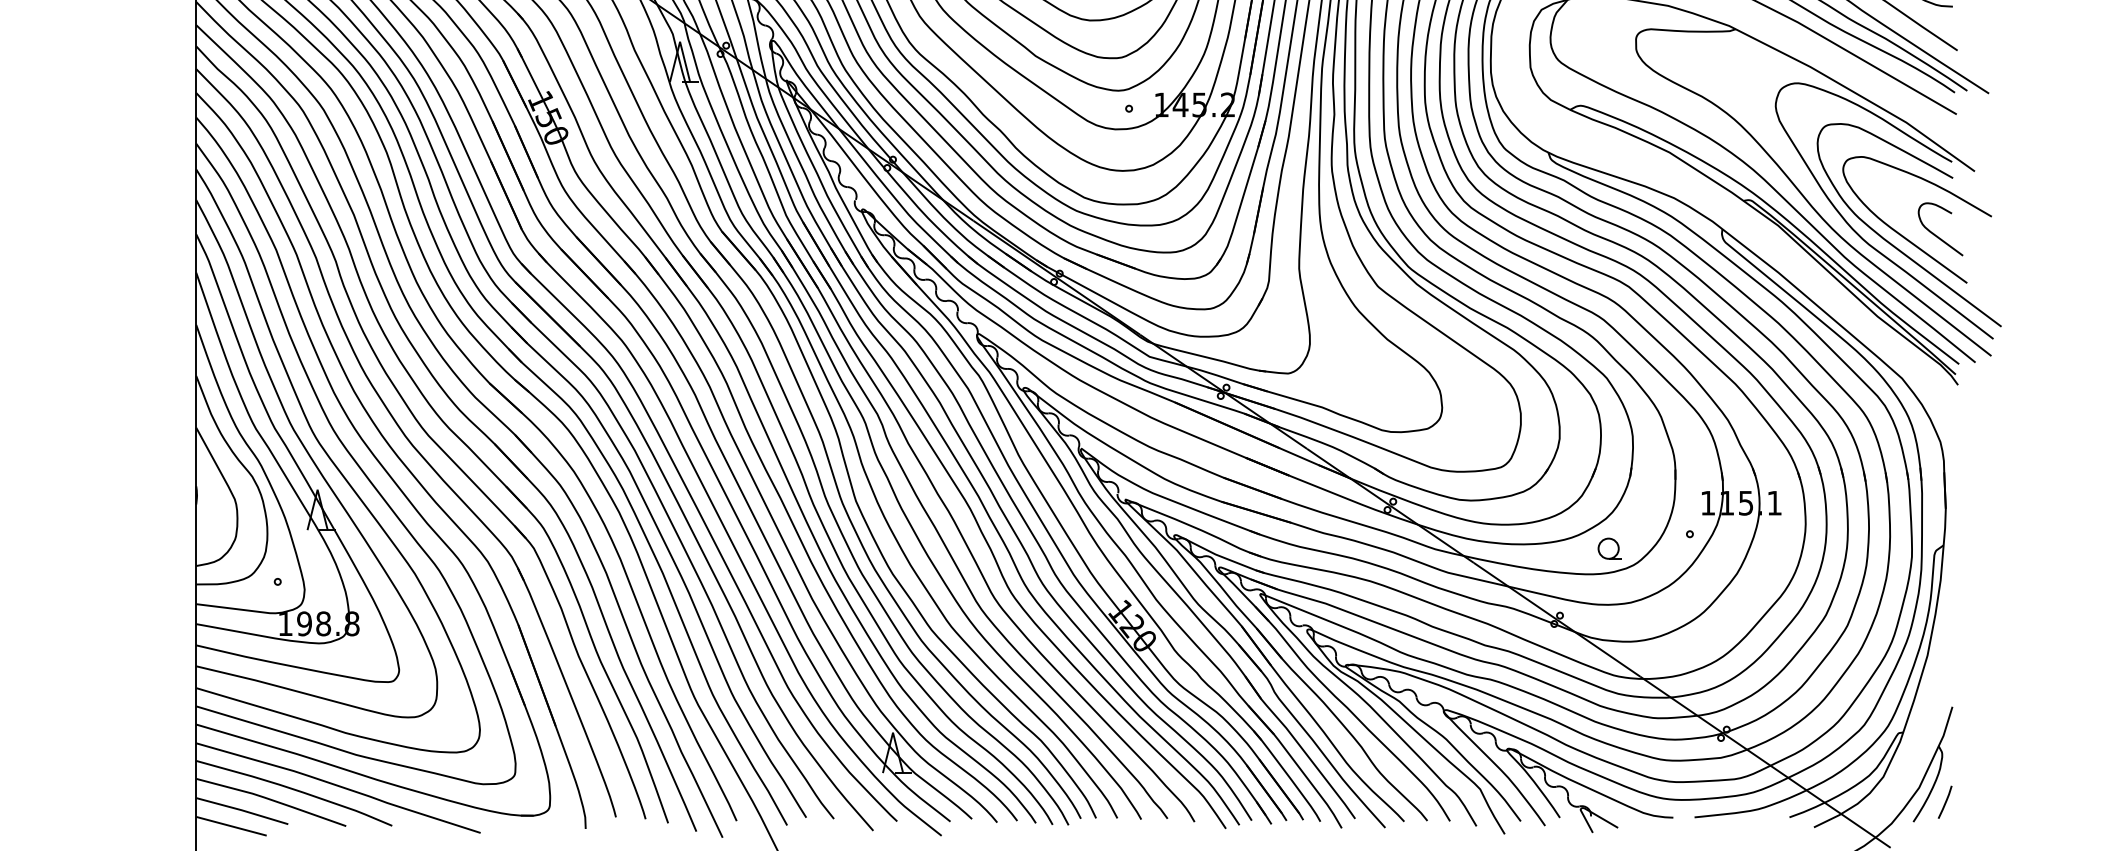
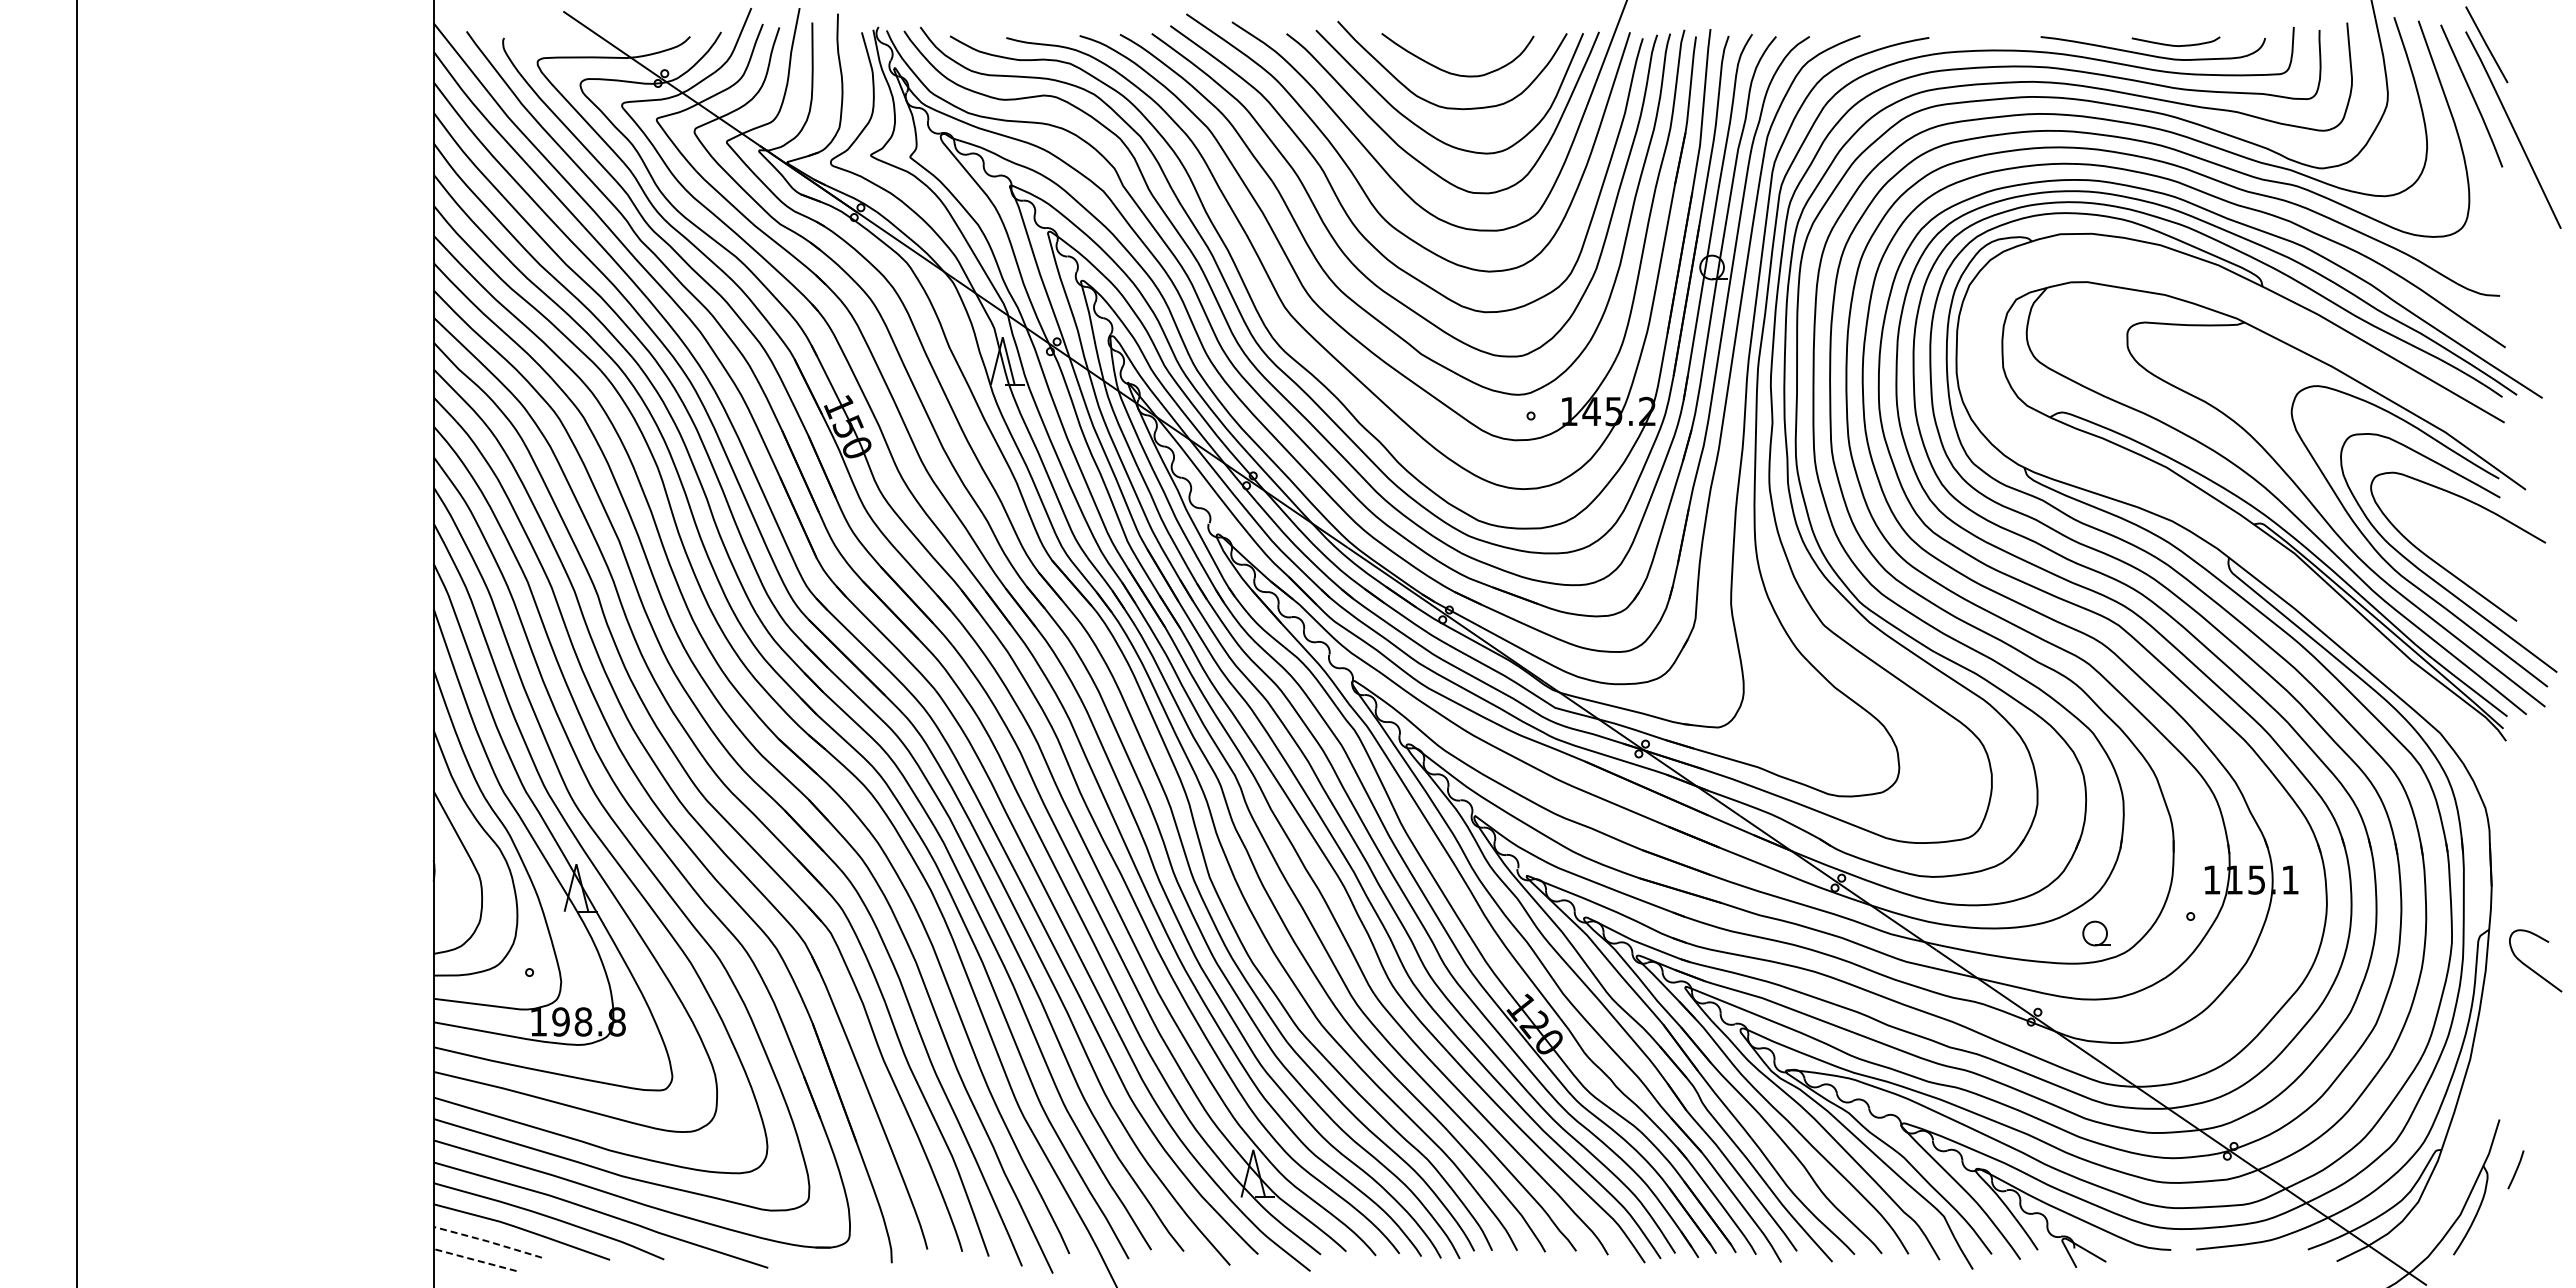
curve: (1935, 234) -> (2529, 966), moved
line: (1945, 801) -> (2516, 1169), moved
line: (242, 810) -> (487, 1241), solid -> dashed
line: (231, 826) -> (475, 1260), solid -> dashed

